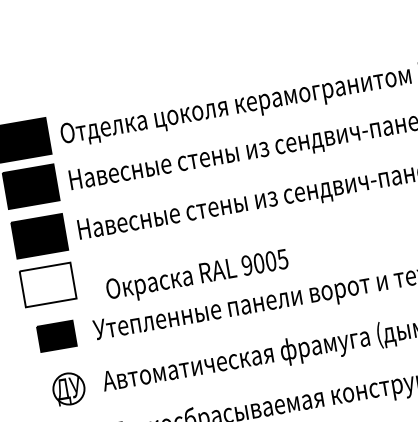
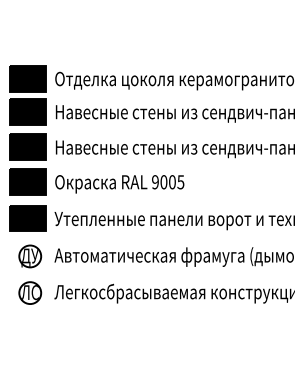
text: (197, 277) -> (119, 184), moved
fill: (48, 284) -> (28, 181), added
part: (55, 336) -> (27, 218), size x1.43

